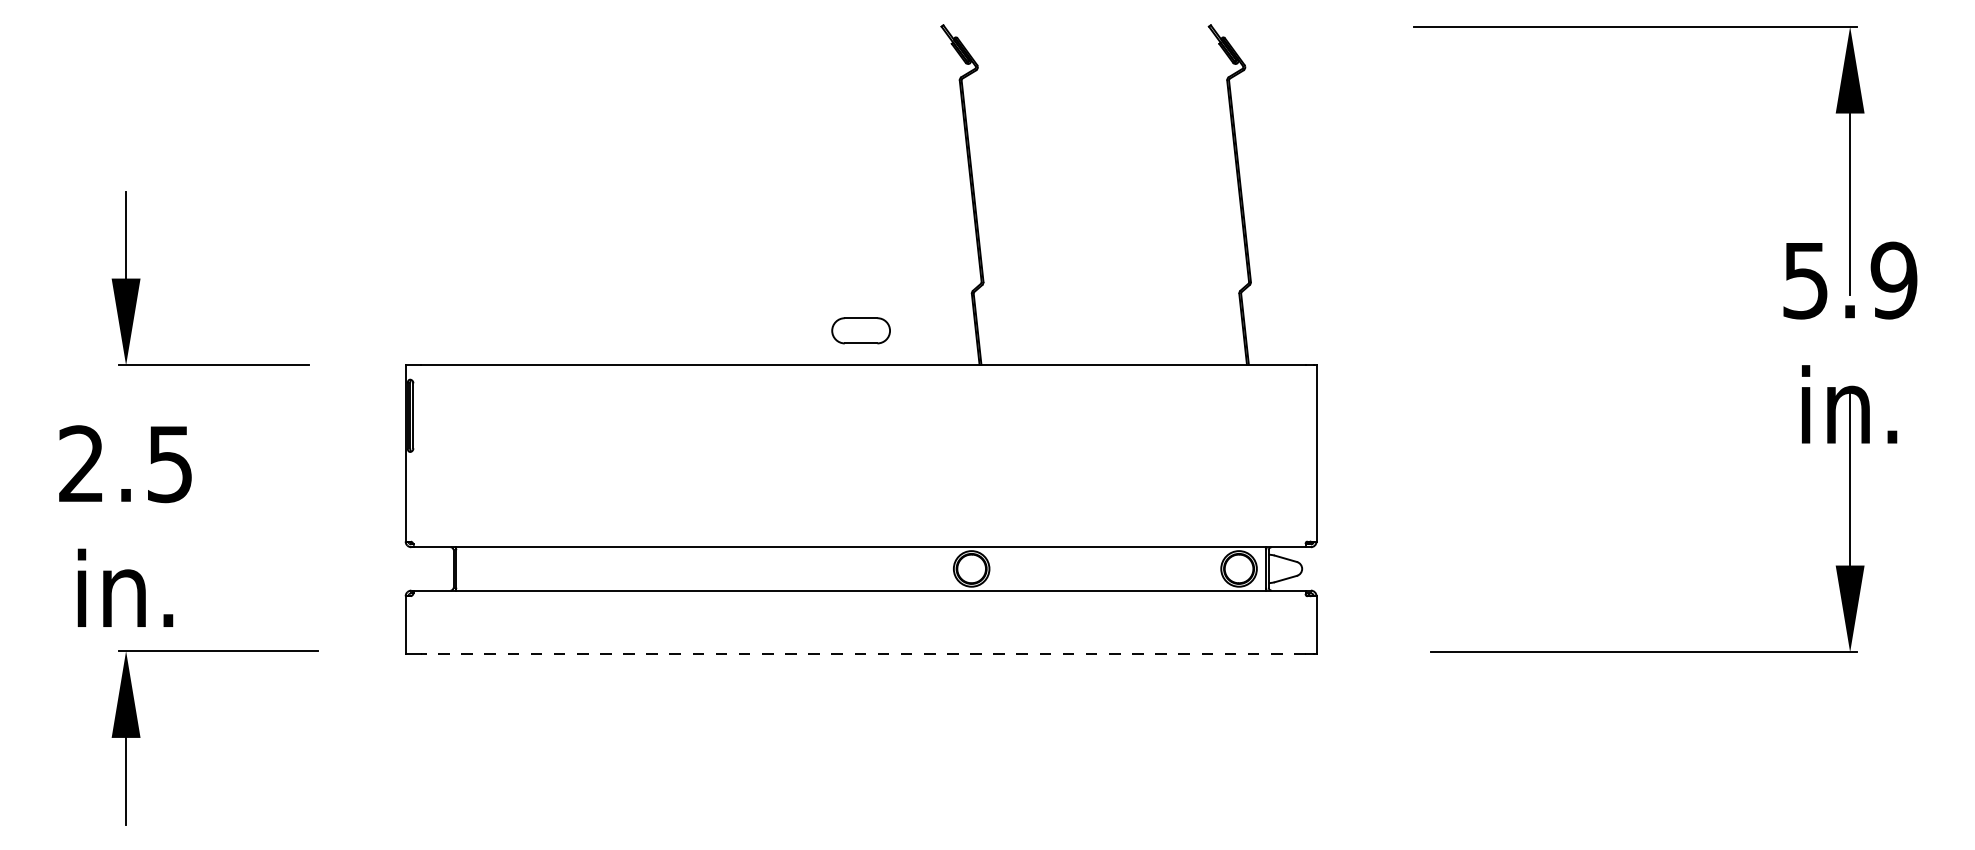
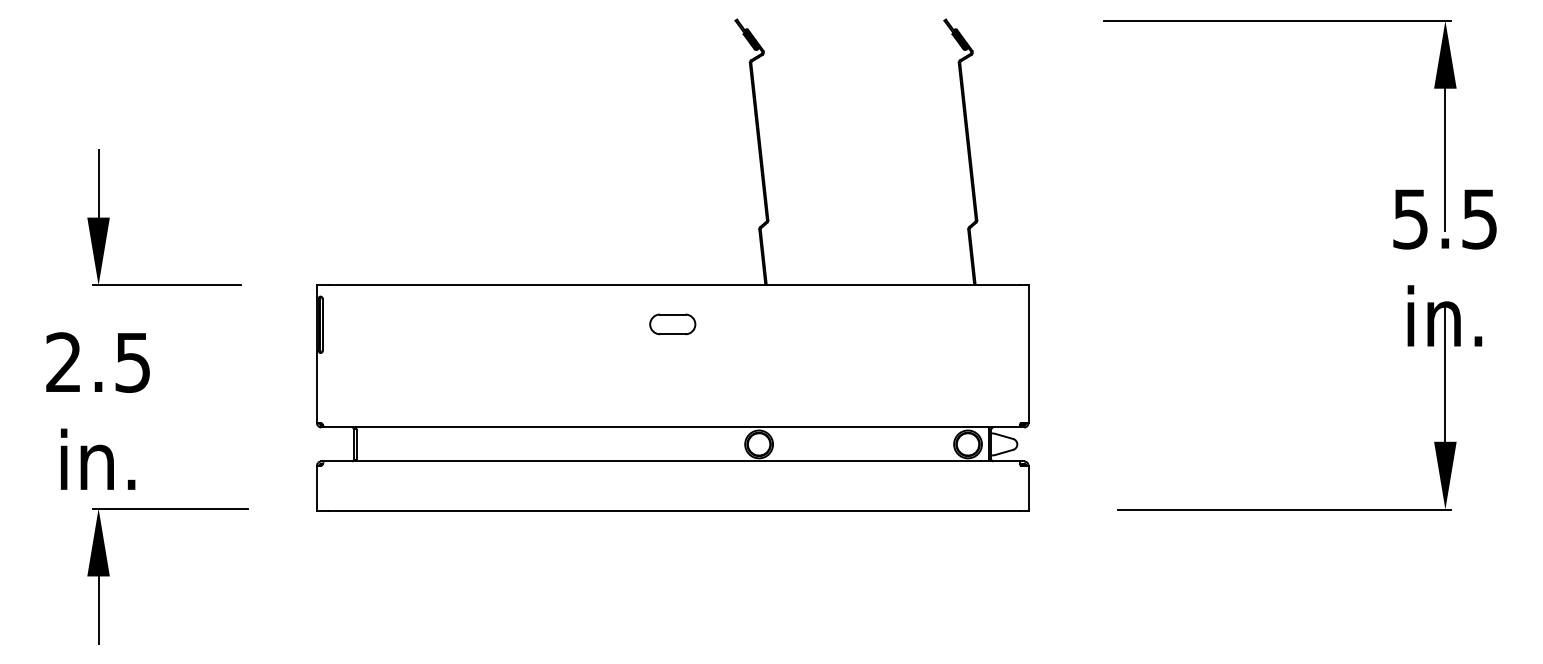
text: (1893, 279) -> (1479, 218), 5.9 -> 5.5
part: (860, 330) -> (672, 324), moved
line: (863, 653) -> (674, 510), dashed -> solid

